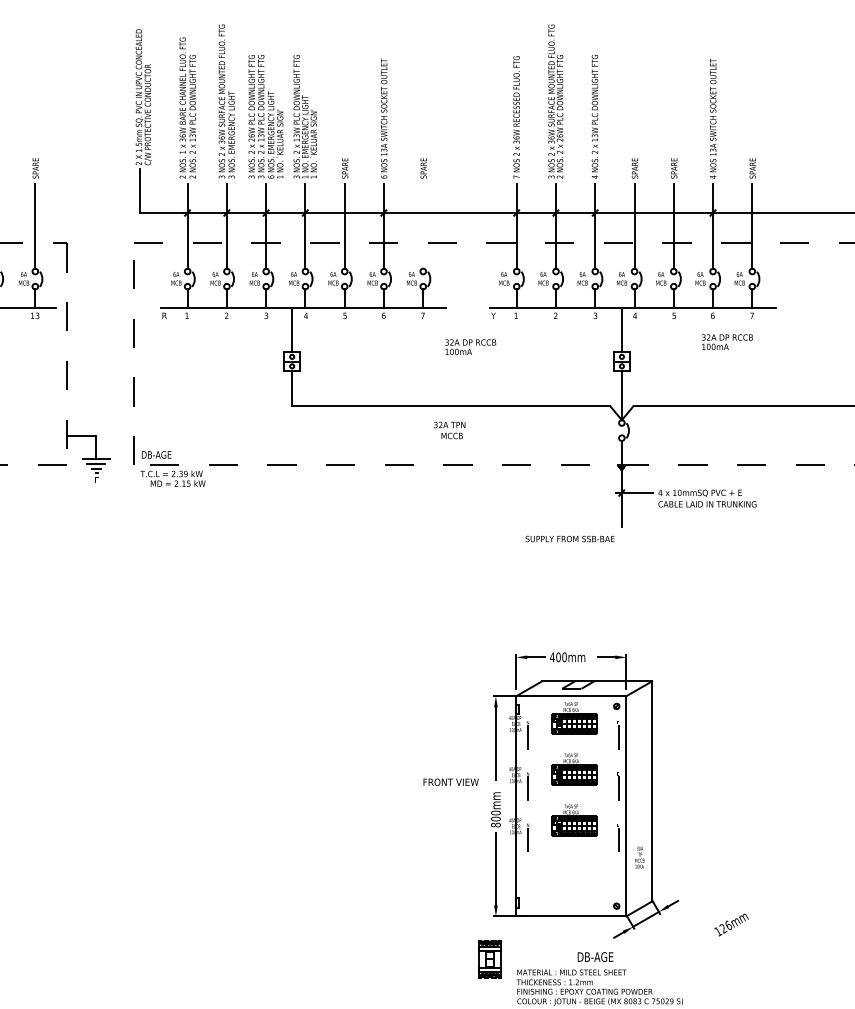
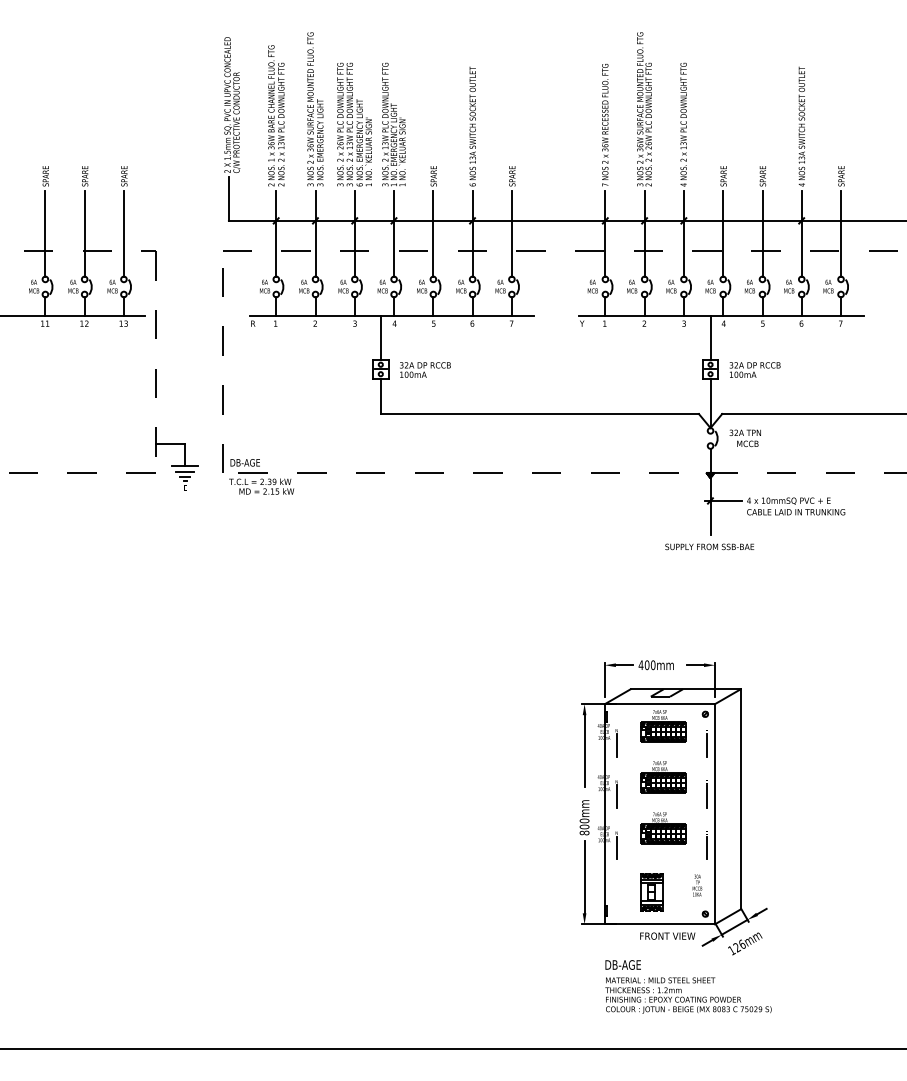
line: (422, 225) -> (511, 233), added
text: (726, 341) -> (754, 369), moved
text: (470, 346) -> (425, 369), moved
text: (448, 429) -> (744, 437), moved
text: (569, 538) -> (709, 546), moved
text: (450, 781) -> (667, 935), moved
text: (639, 857) -> (697, 885), moved
text: (731, 924) -> (745, 943), moved
text: (594, 956) -> (622, 964), moved
part: (489, 959) -> (651, 892), moved

